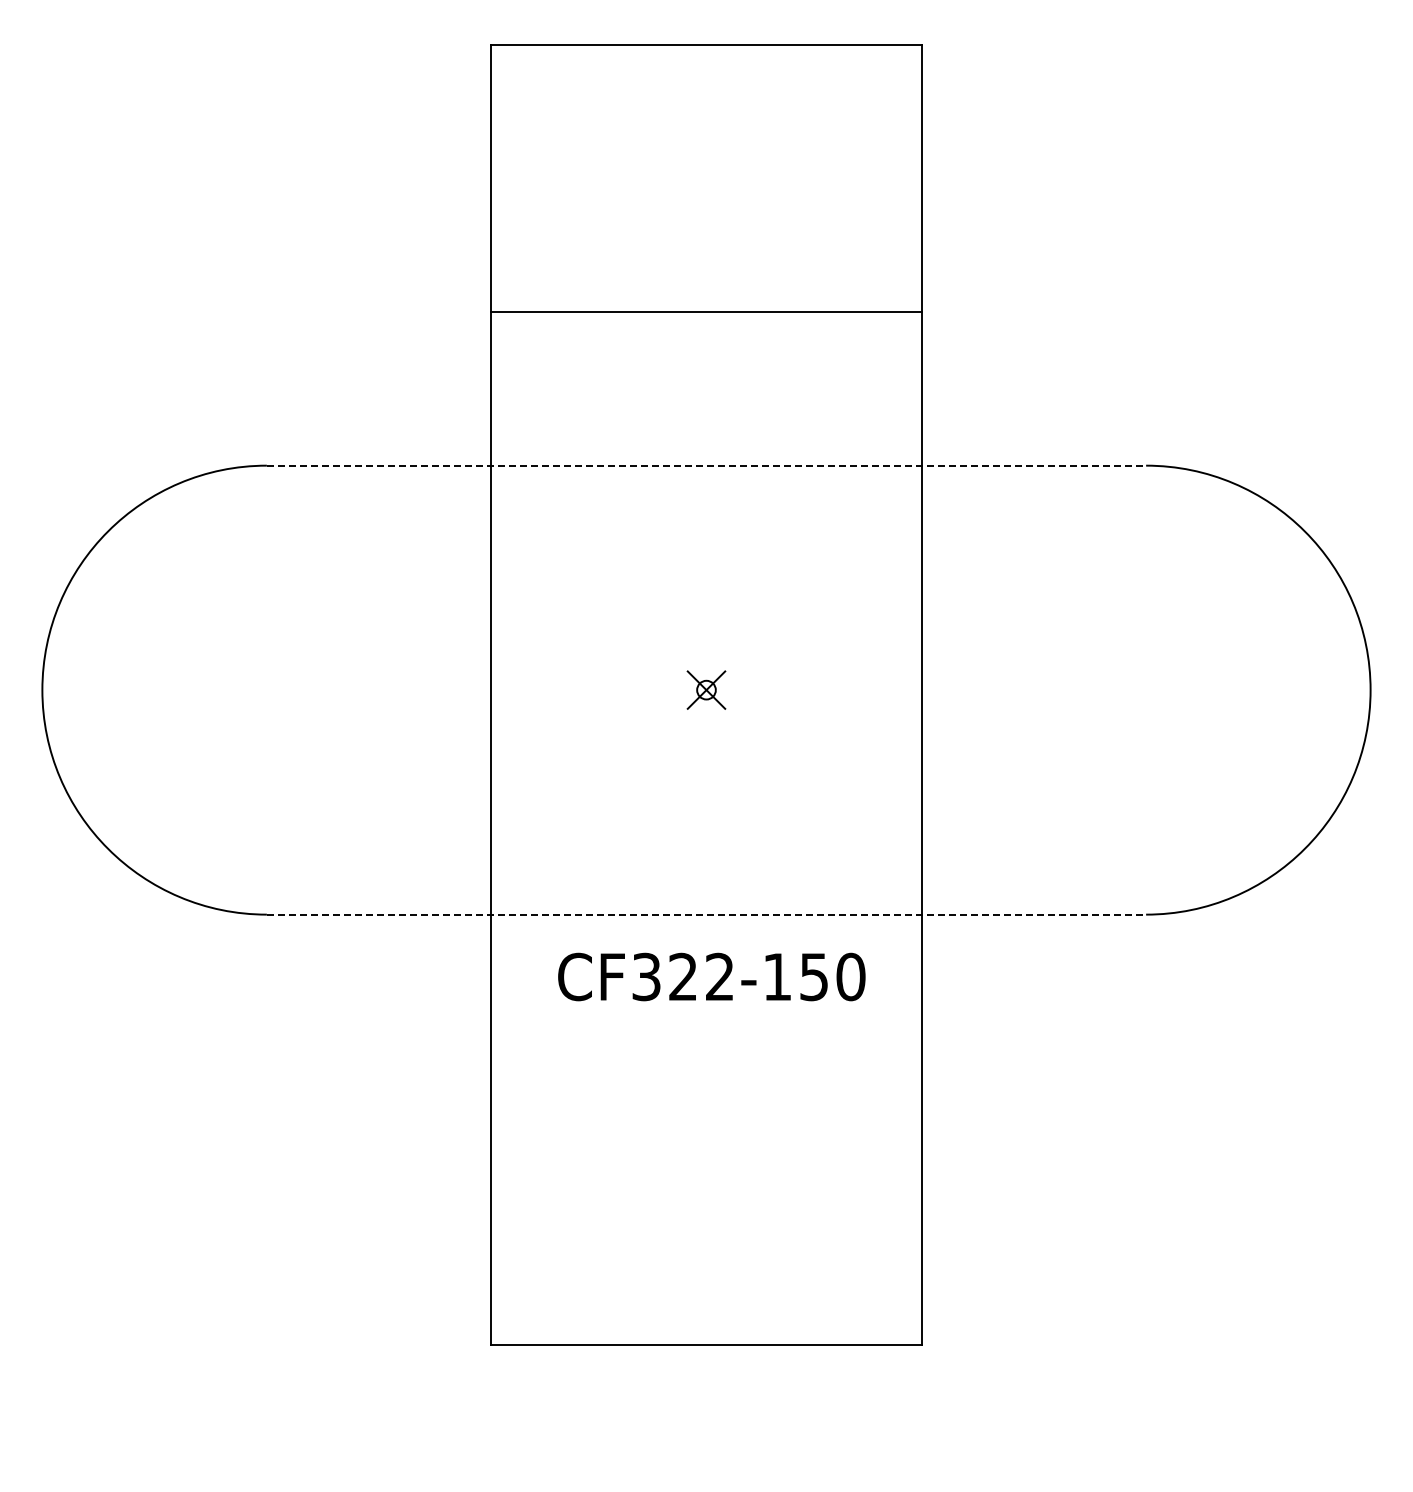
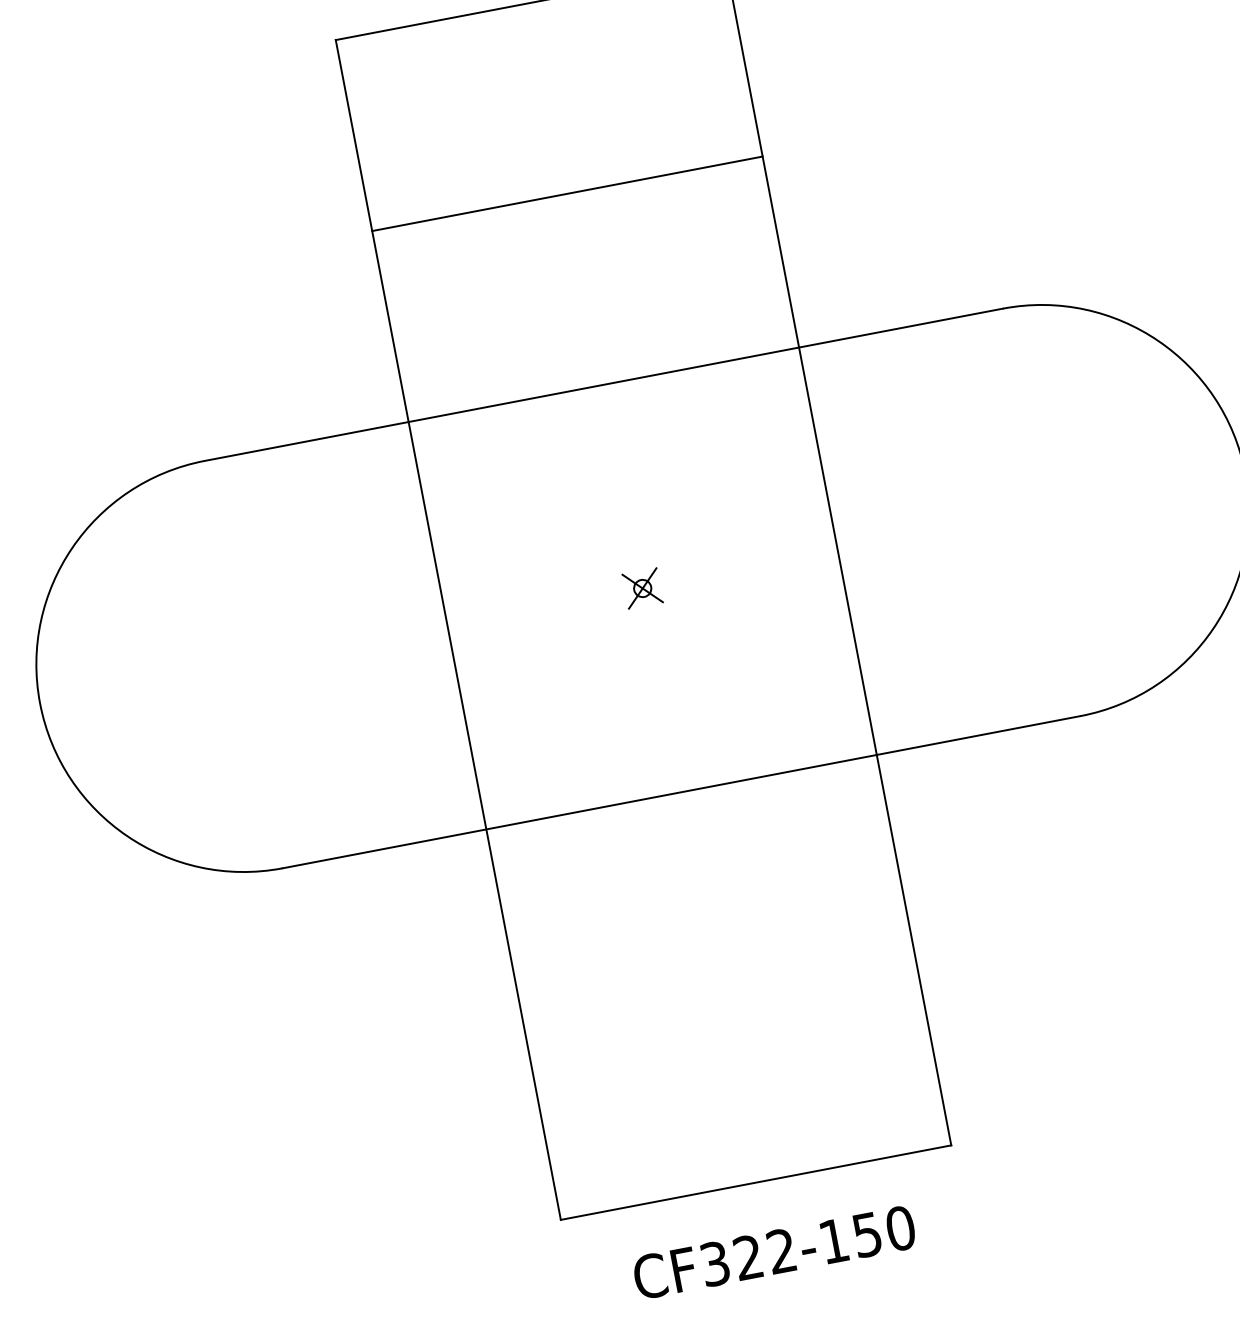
line: (706, 312) -> (567, 194), moved
line: (706, 465) -> (603, 384), dashed -> solid
line: (706, 914) -> (681, 792), dashed -> solid
text: (711, 976) -> (774, 1252), moved

